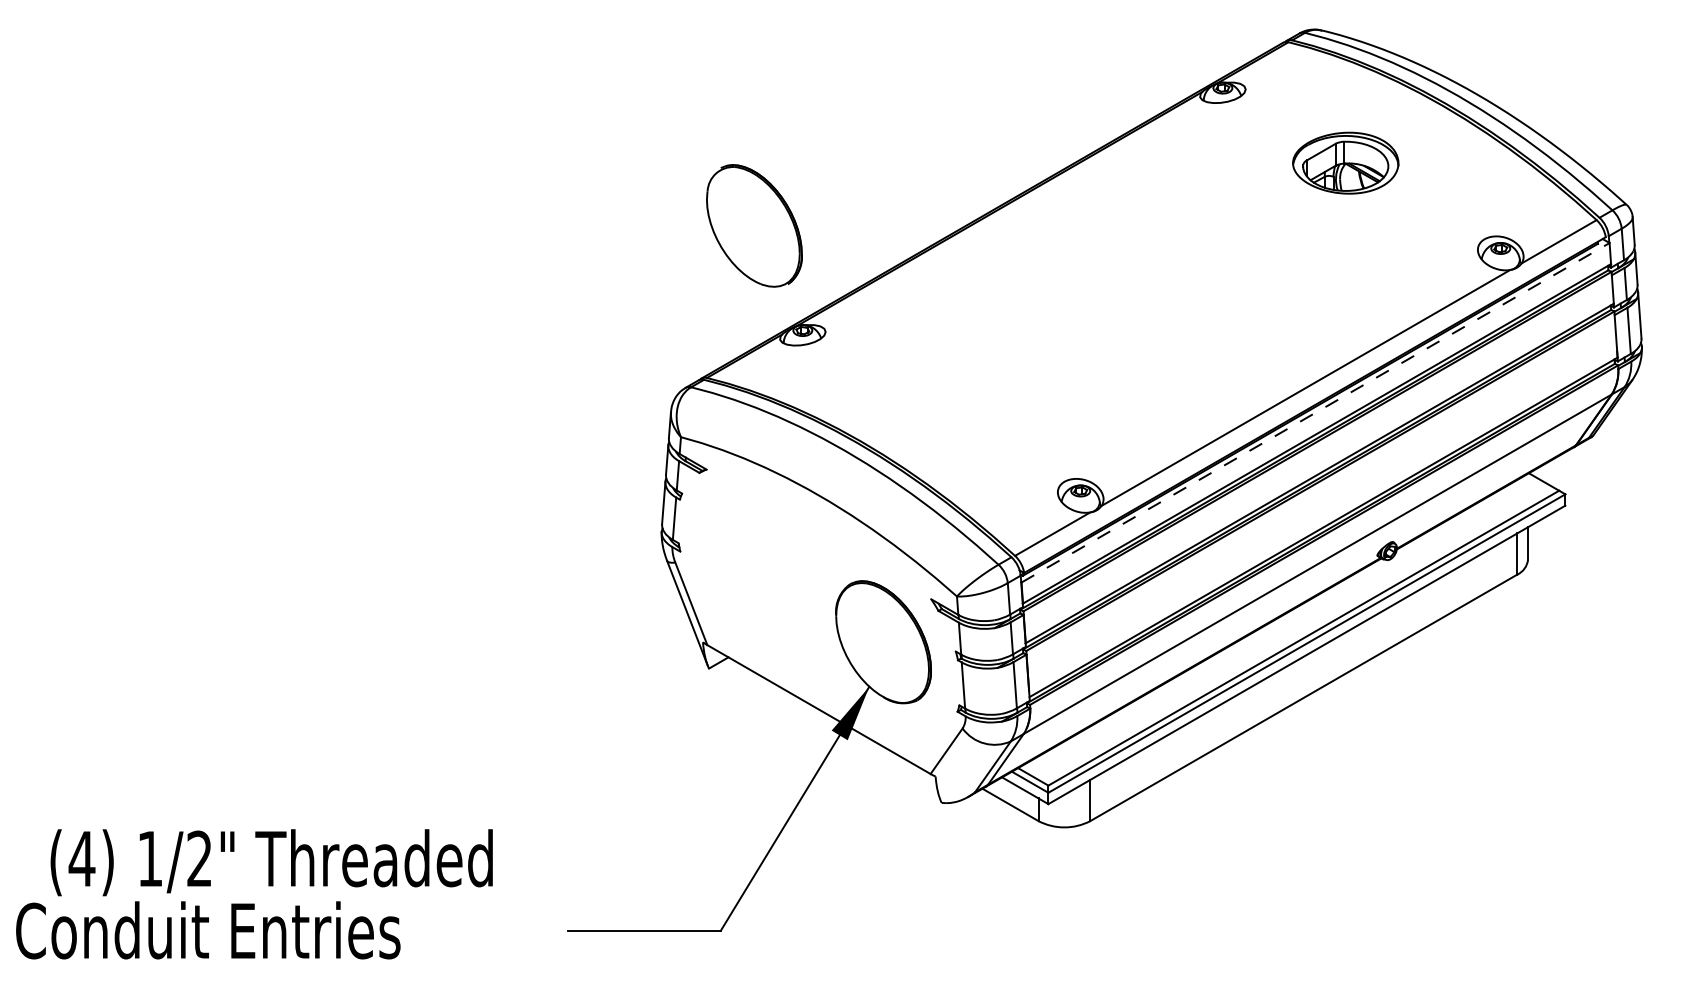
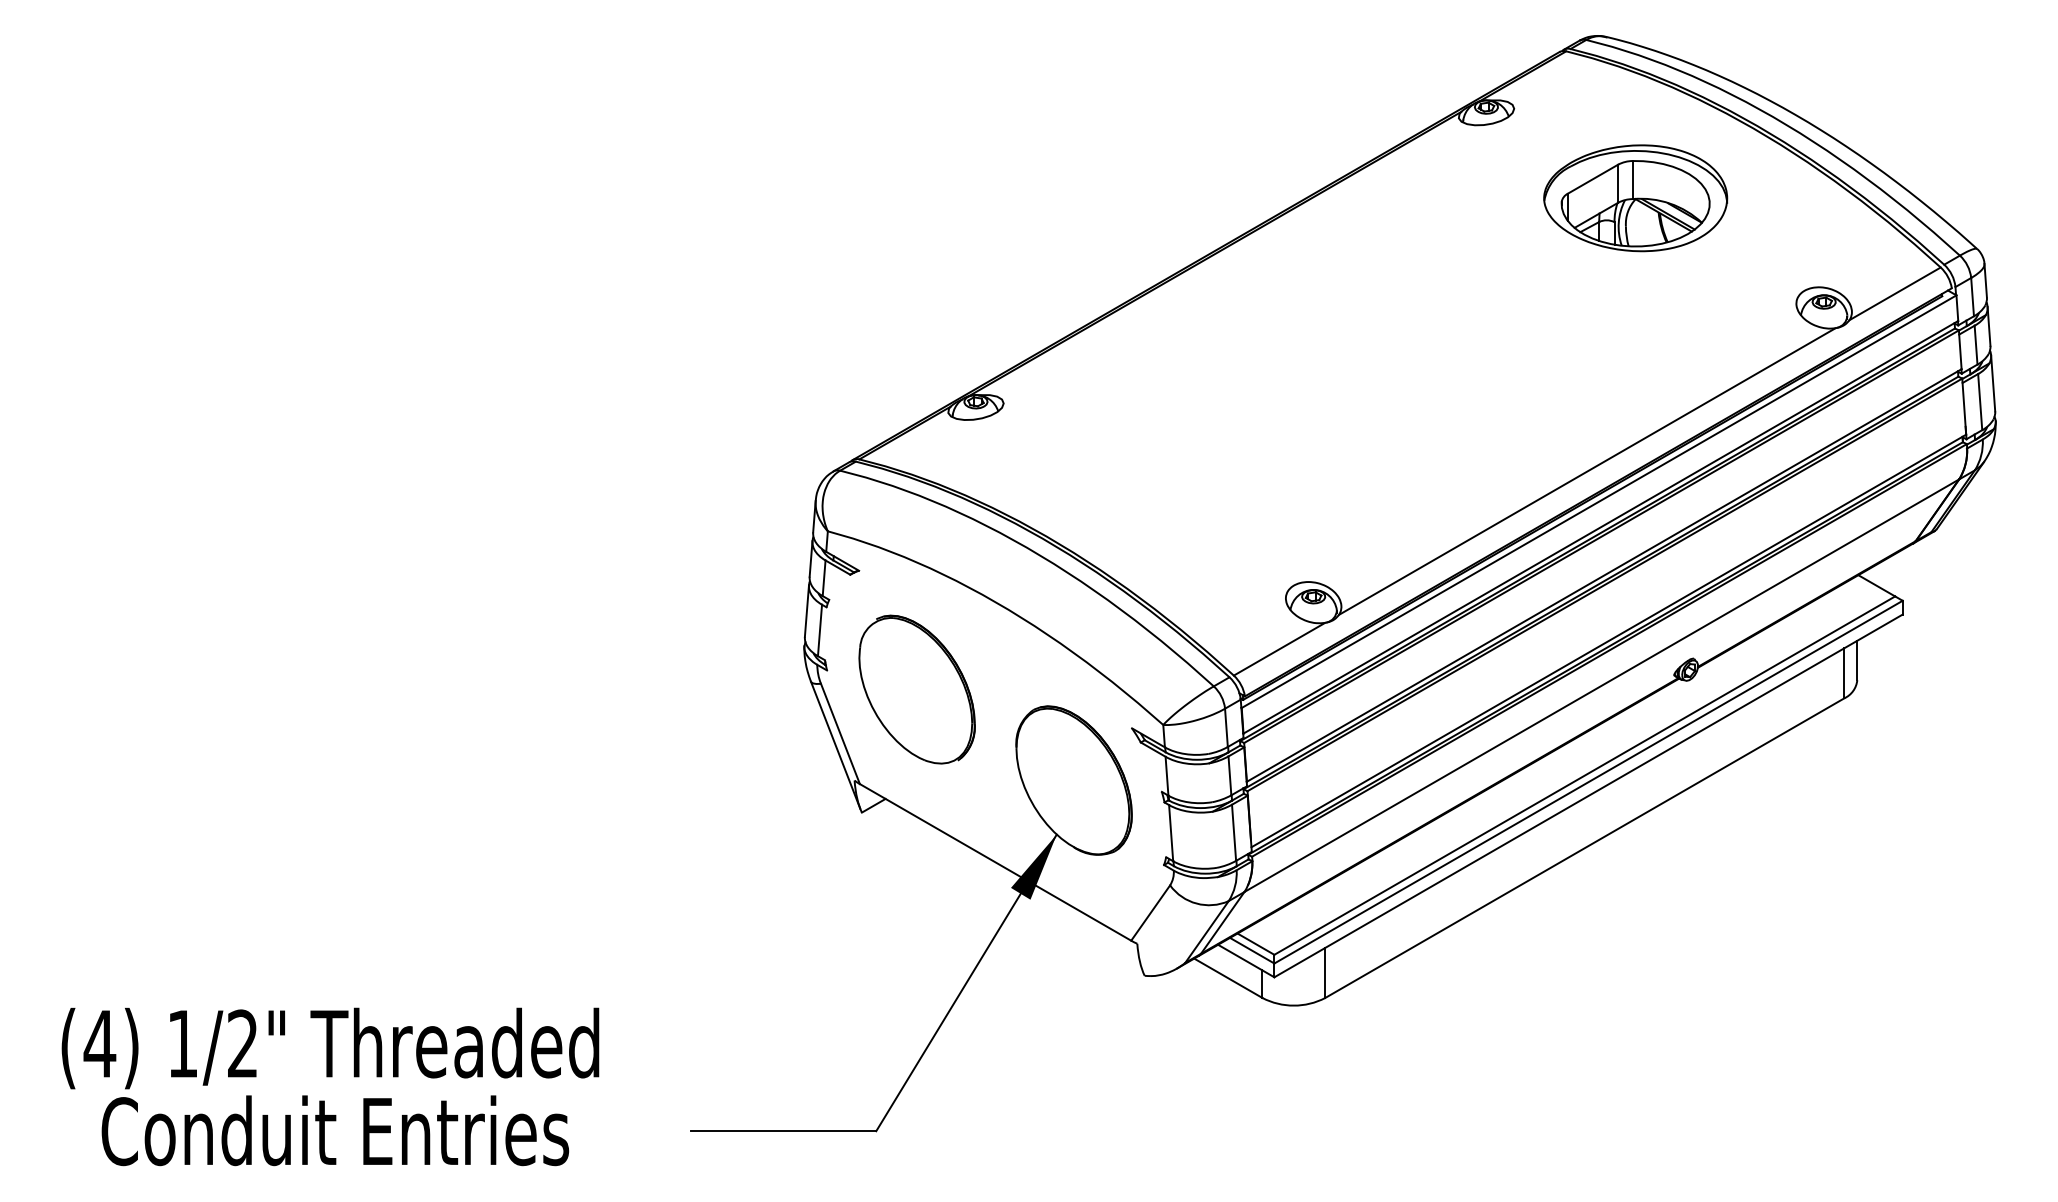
part: (1345, 163) -> (1635, 198), size x1.43
part: (753, 225) -> (916, 689), moved
line: (1315, 412) -> (1599, 501), dashed -> solid
text: (208, 930) -> (335, 1130), moved

